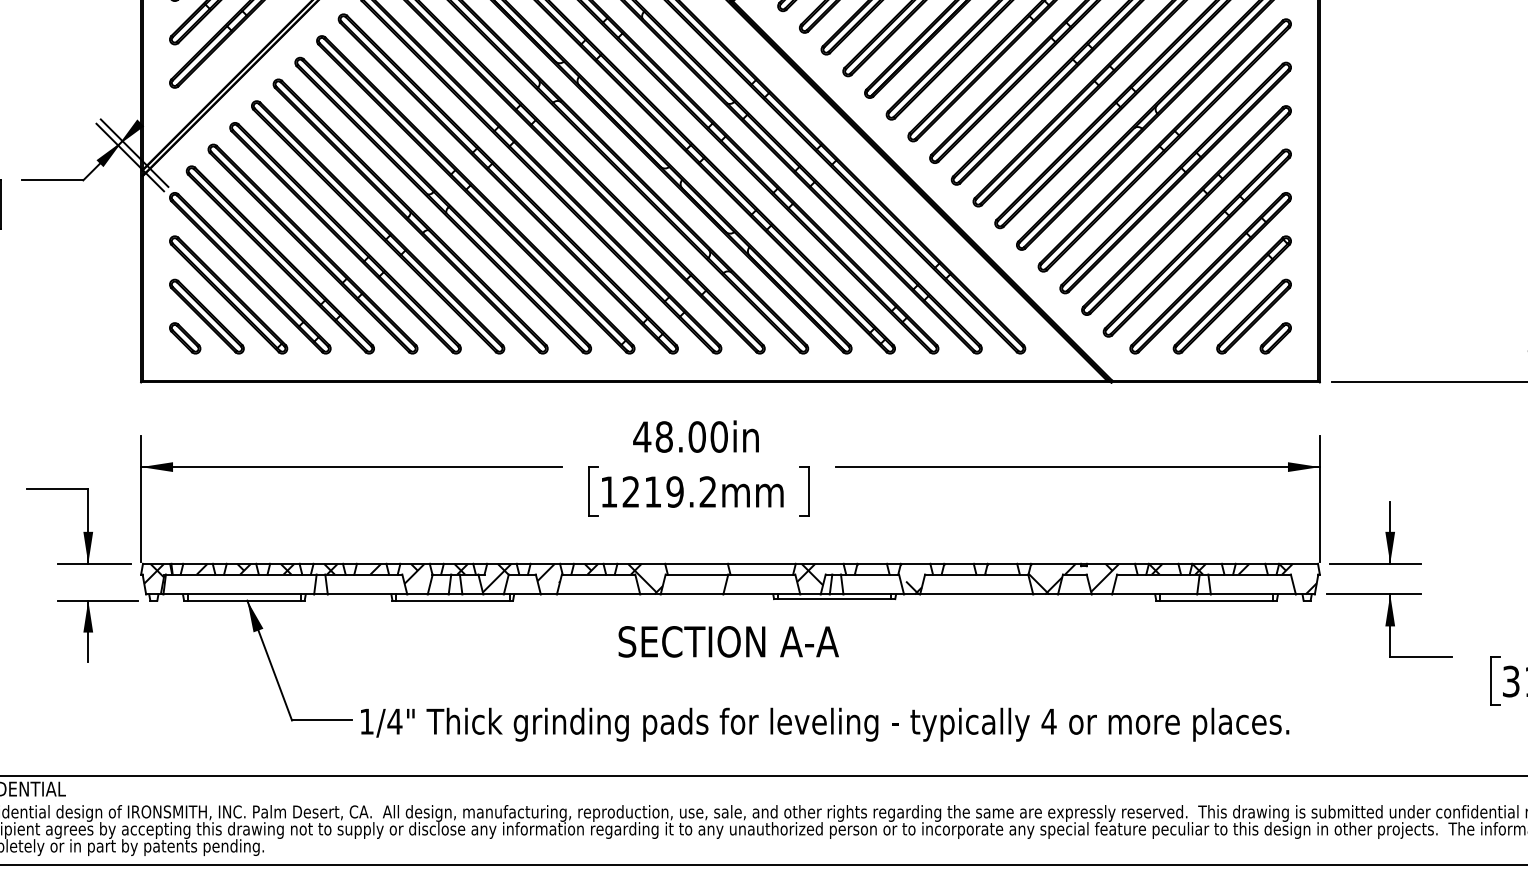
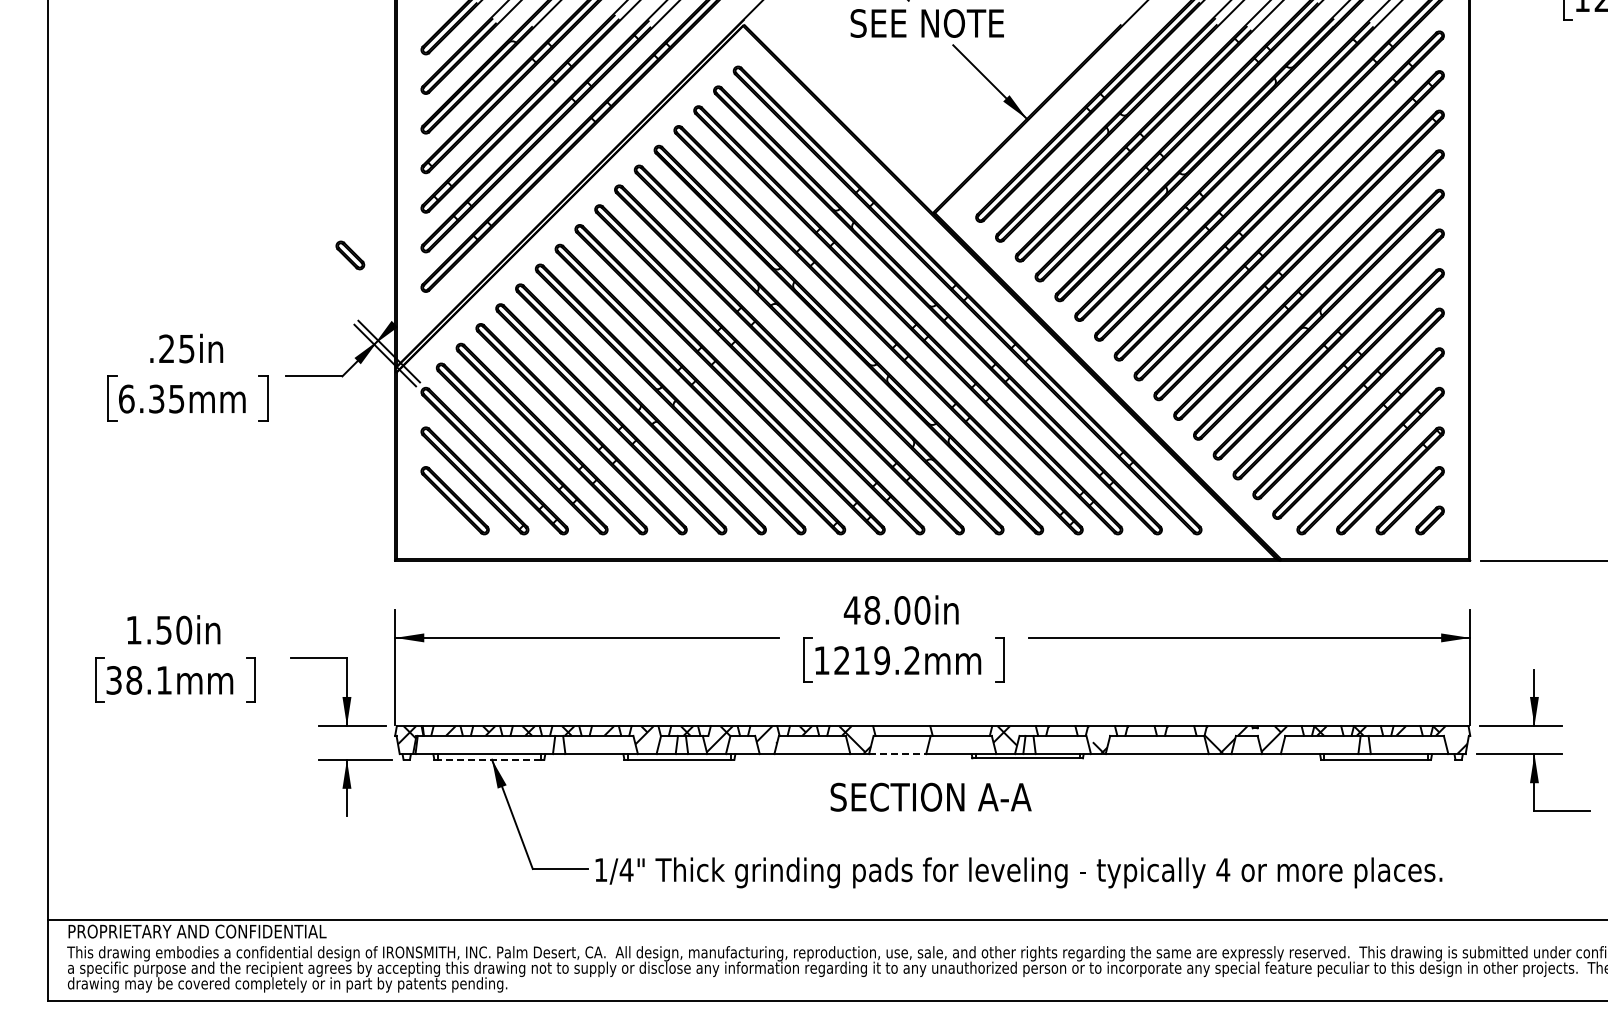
part: (185, 338) -> (350, 255), moved
line: (691, 594) -> (897, 754), solid -> dashed
line: (244, 600) -> (489, 759), solid -> dashed

